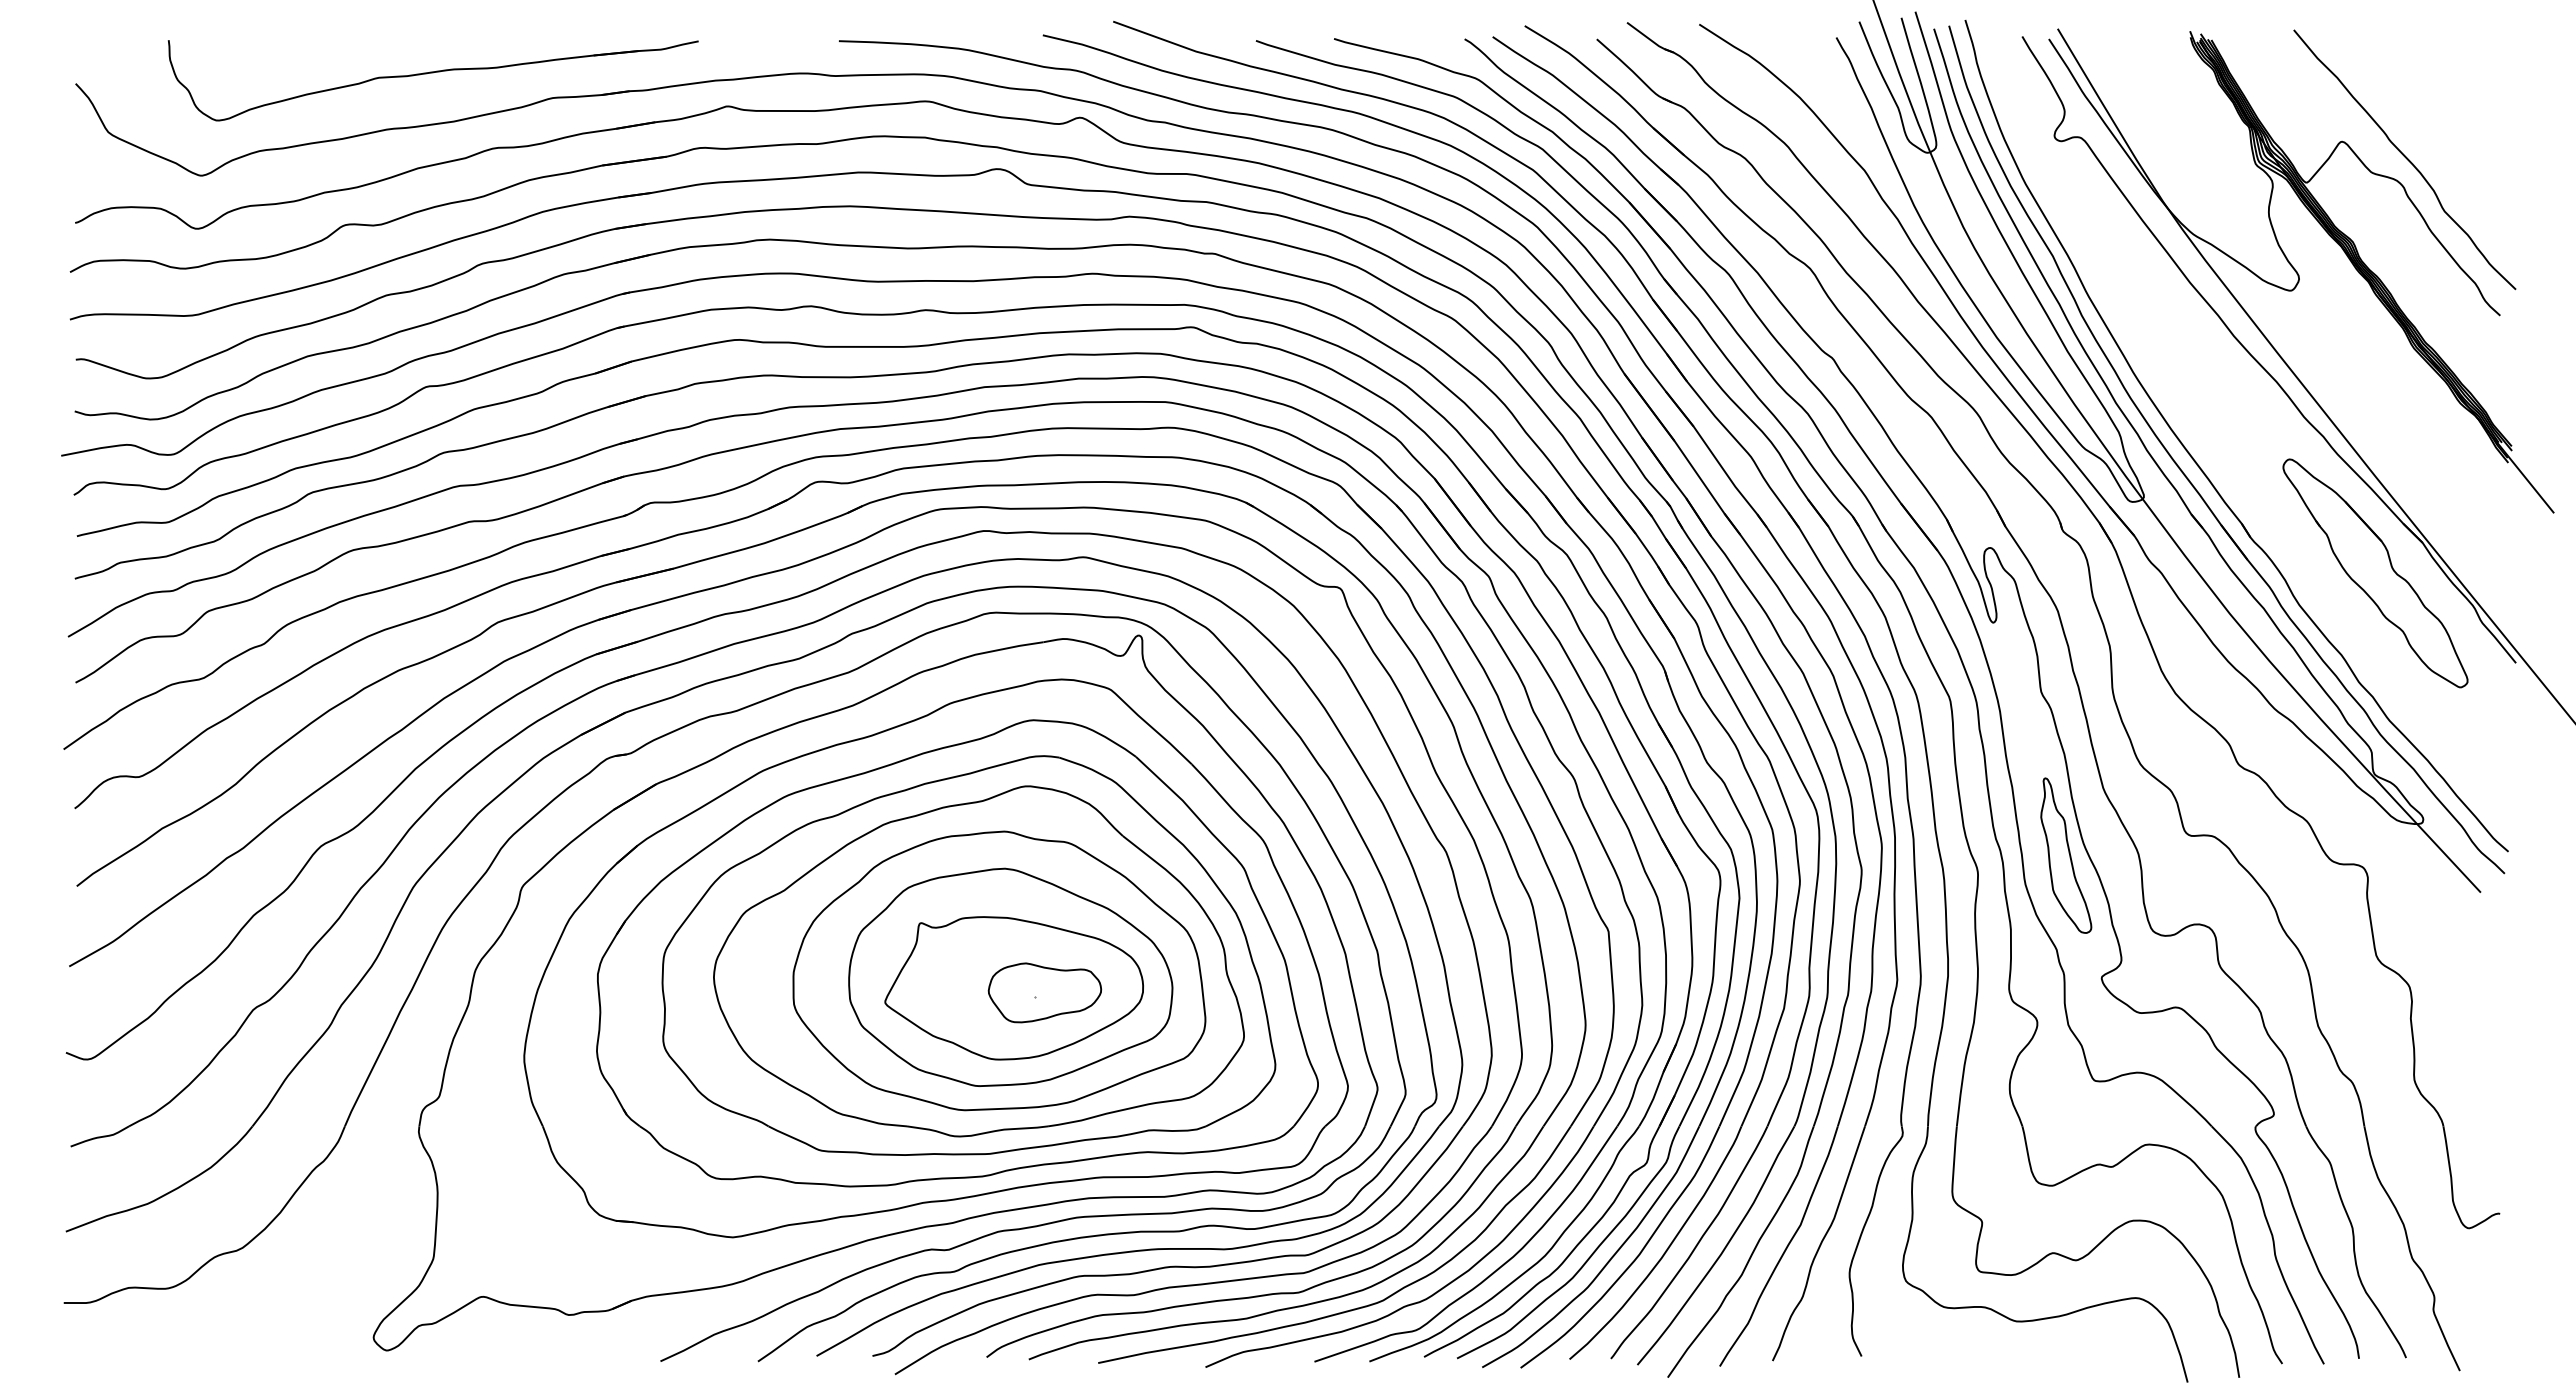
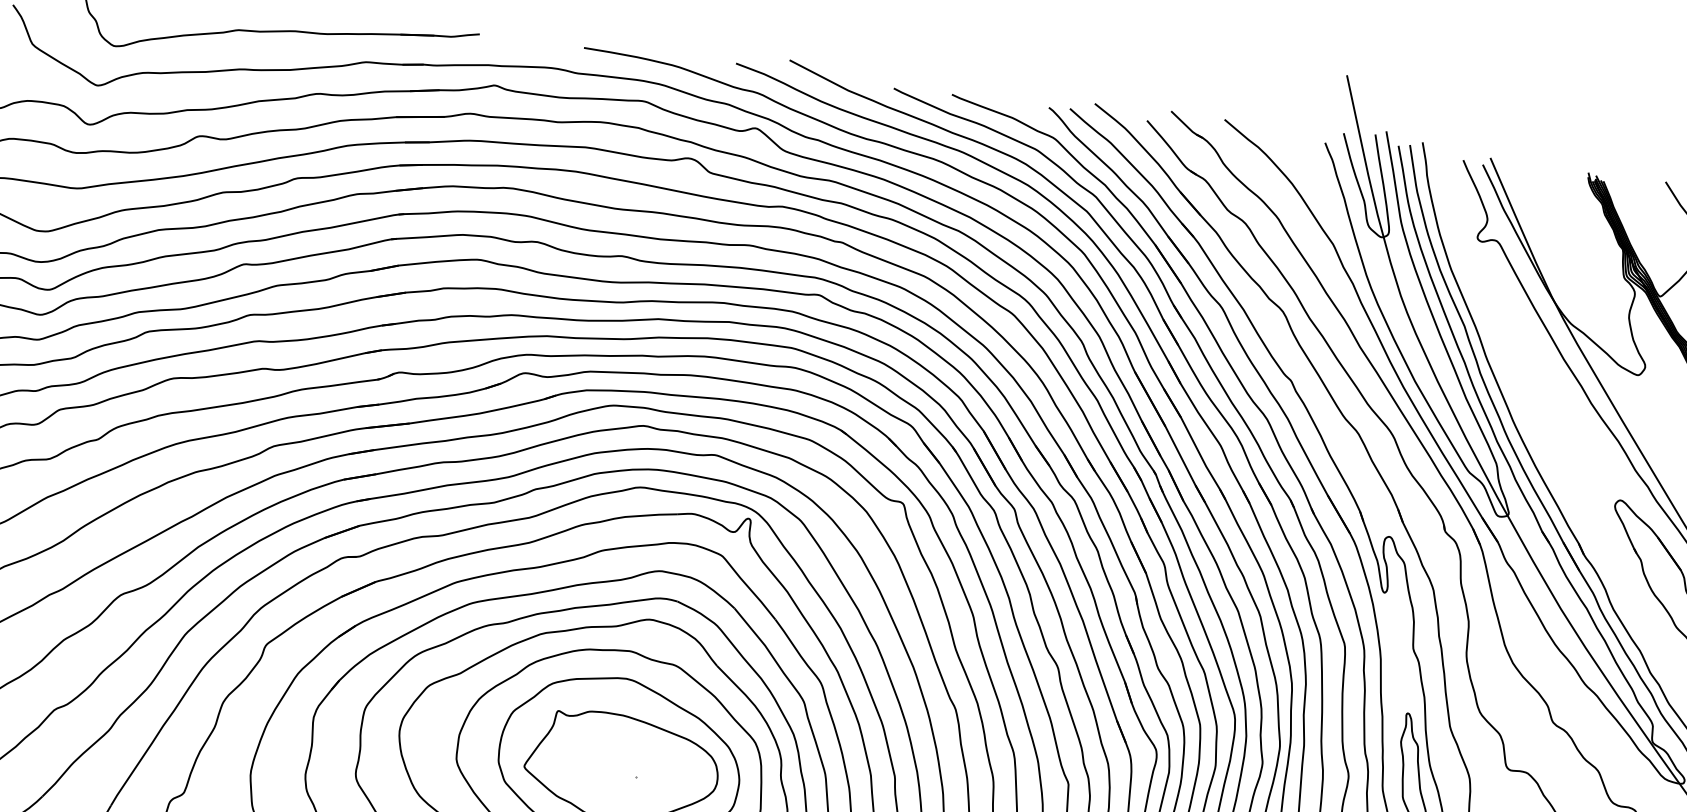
part: (1044, 992) -> (643, 774), removed

